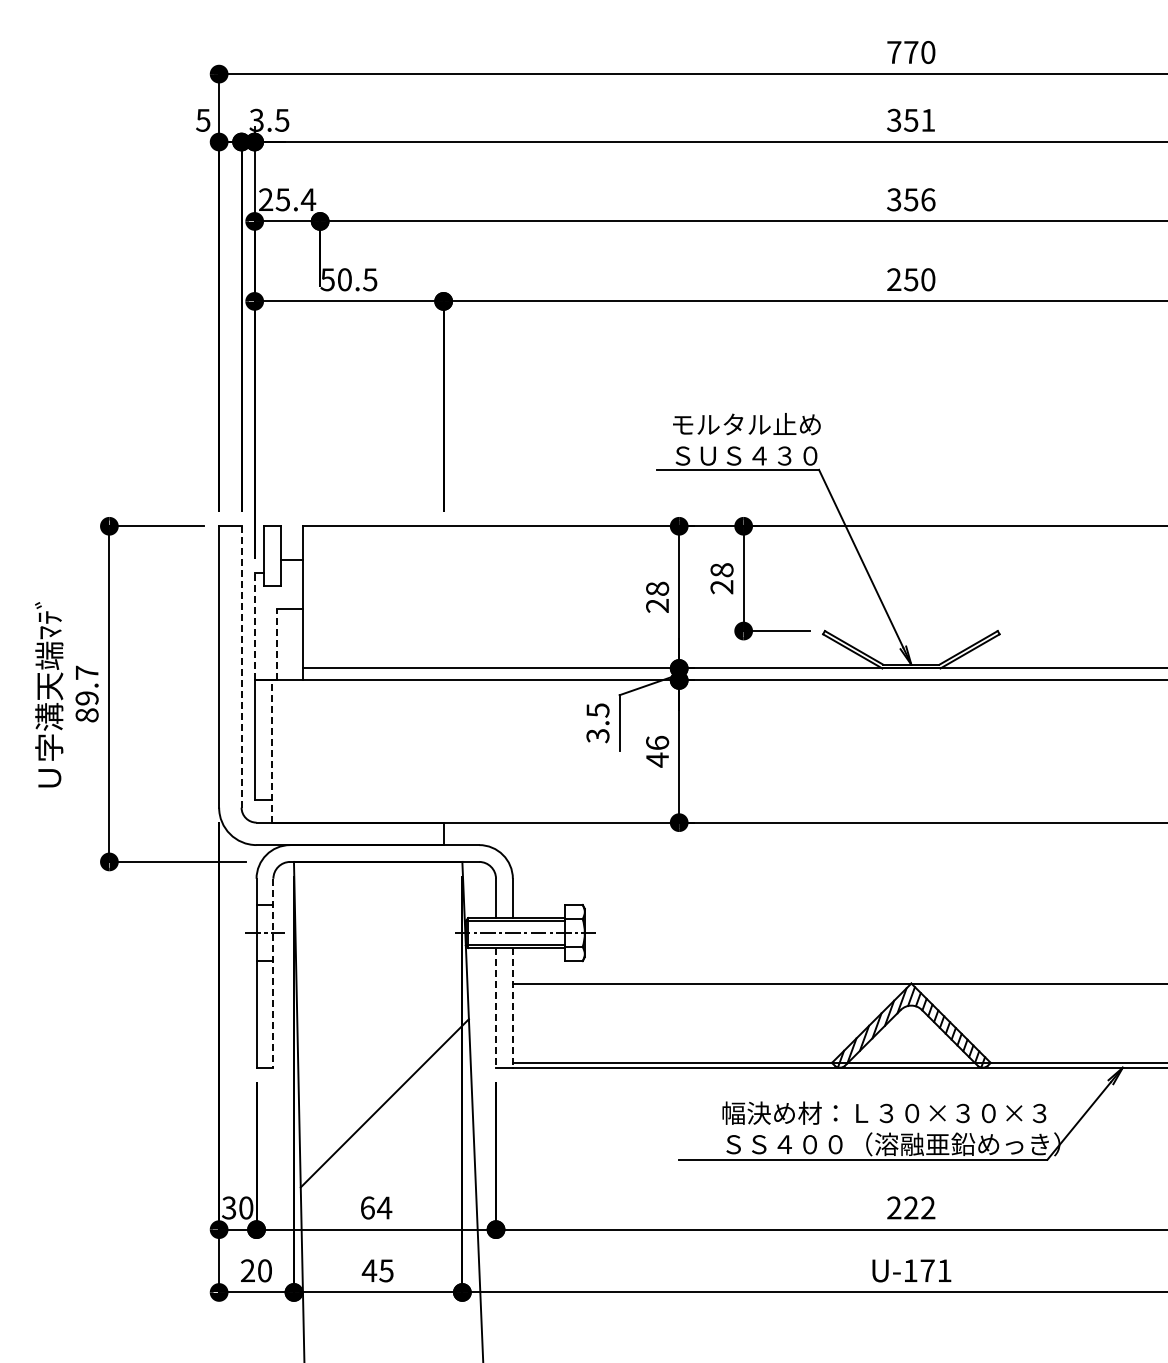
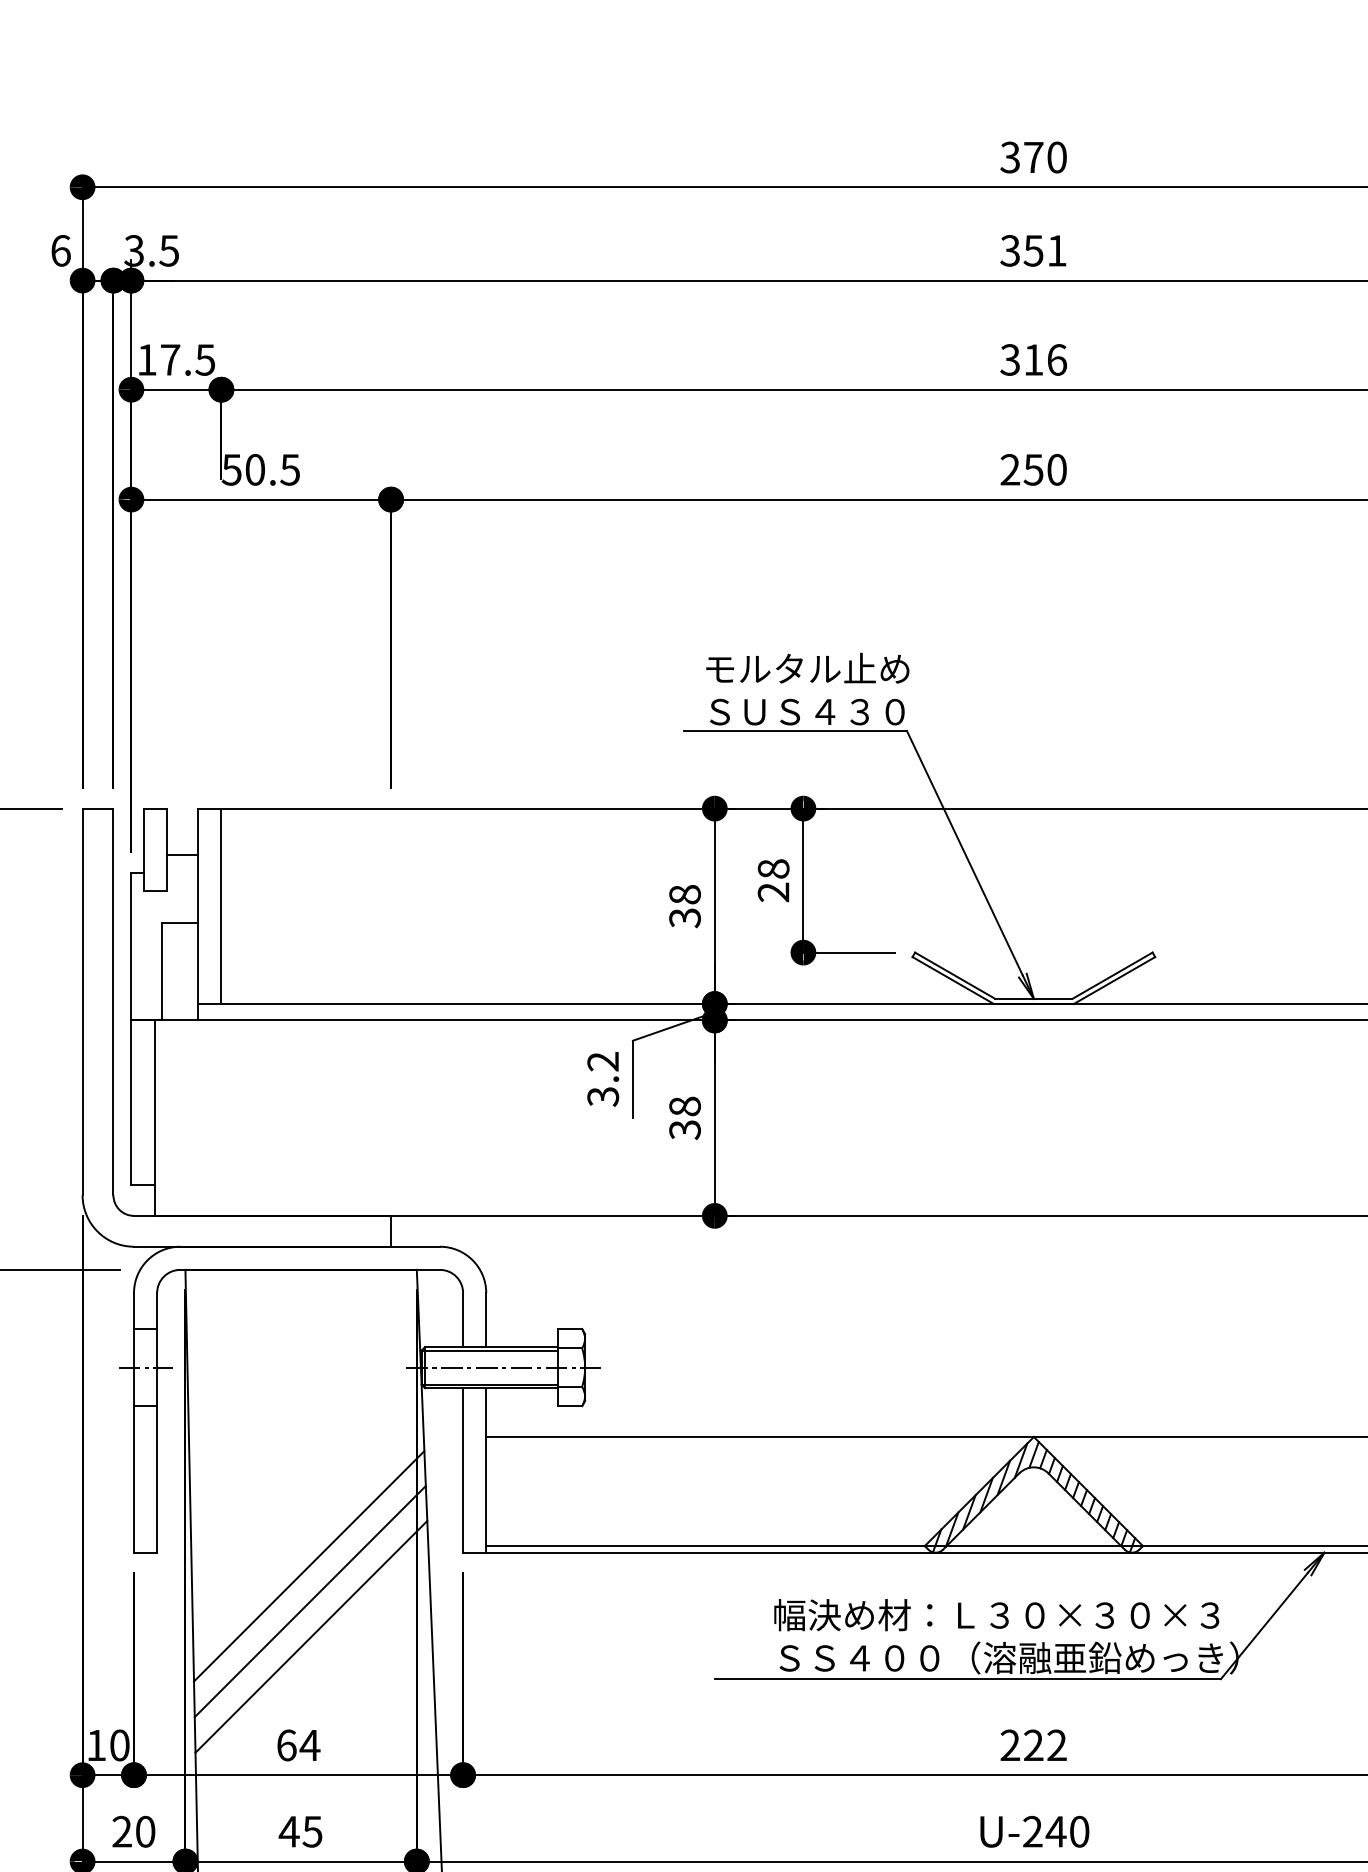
text: (894, 52) -> (1010, 157), 770 -> 370
text: (203, 119) -> (61, 249), 5 -> 6
text: (287, 199) -> (176, 359), 25.4 -> 17.5
text: (911, 199) -> (1034, 359), 356 -> 316
line: (320, 597) -> (221, 906), added
text: (657, 606) -> (684, 918), 28 -> 38
line: (254, 626) -> (131, 946), dashed -> solid
line: (277, 644) -> (162, 971), dashed -> solid
line: (241, 666) -> (113, 1001), dashed -> solid
text: (597, 710) -> (602, 1061), 3.5 -> 3.2
line: (271, 751) -> (154, 1118), dashed -> solid
text: (657, 751) -> (684, 1118), 46 -> 38
line: (273, 973) -> (157, 1423), dashed -> solid
line: (496, 1007) -> (463, 1469), dashed -> solid
line: (512, 1007) -> (485, 1469), dashed -> solid
line: (383, 1077) -> (308, 1566), added
line: (385, 1128) -> (311, 1636), added
text: (229, 1207) -> (96, 1744), 30 -> 10
text: (927, 1270) -> (1056, 1831), U-171 -> U-240

